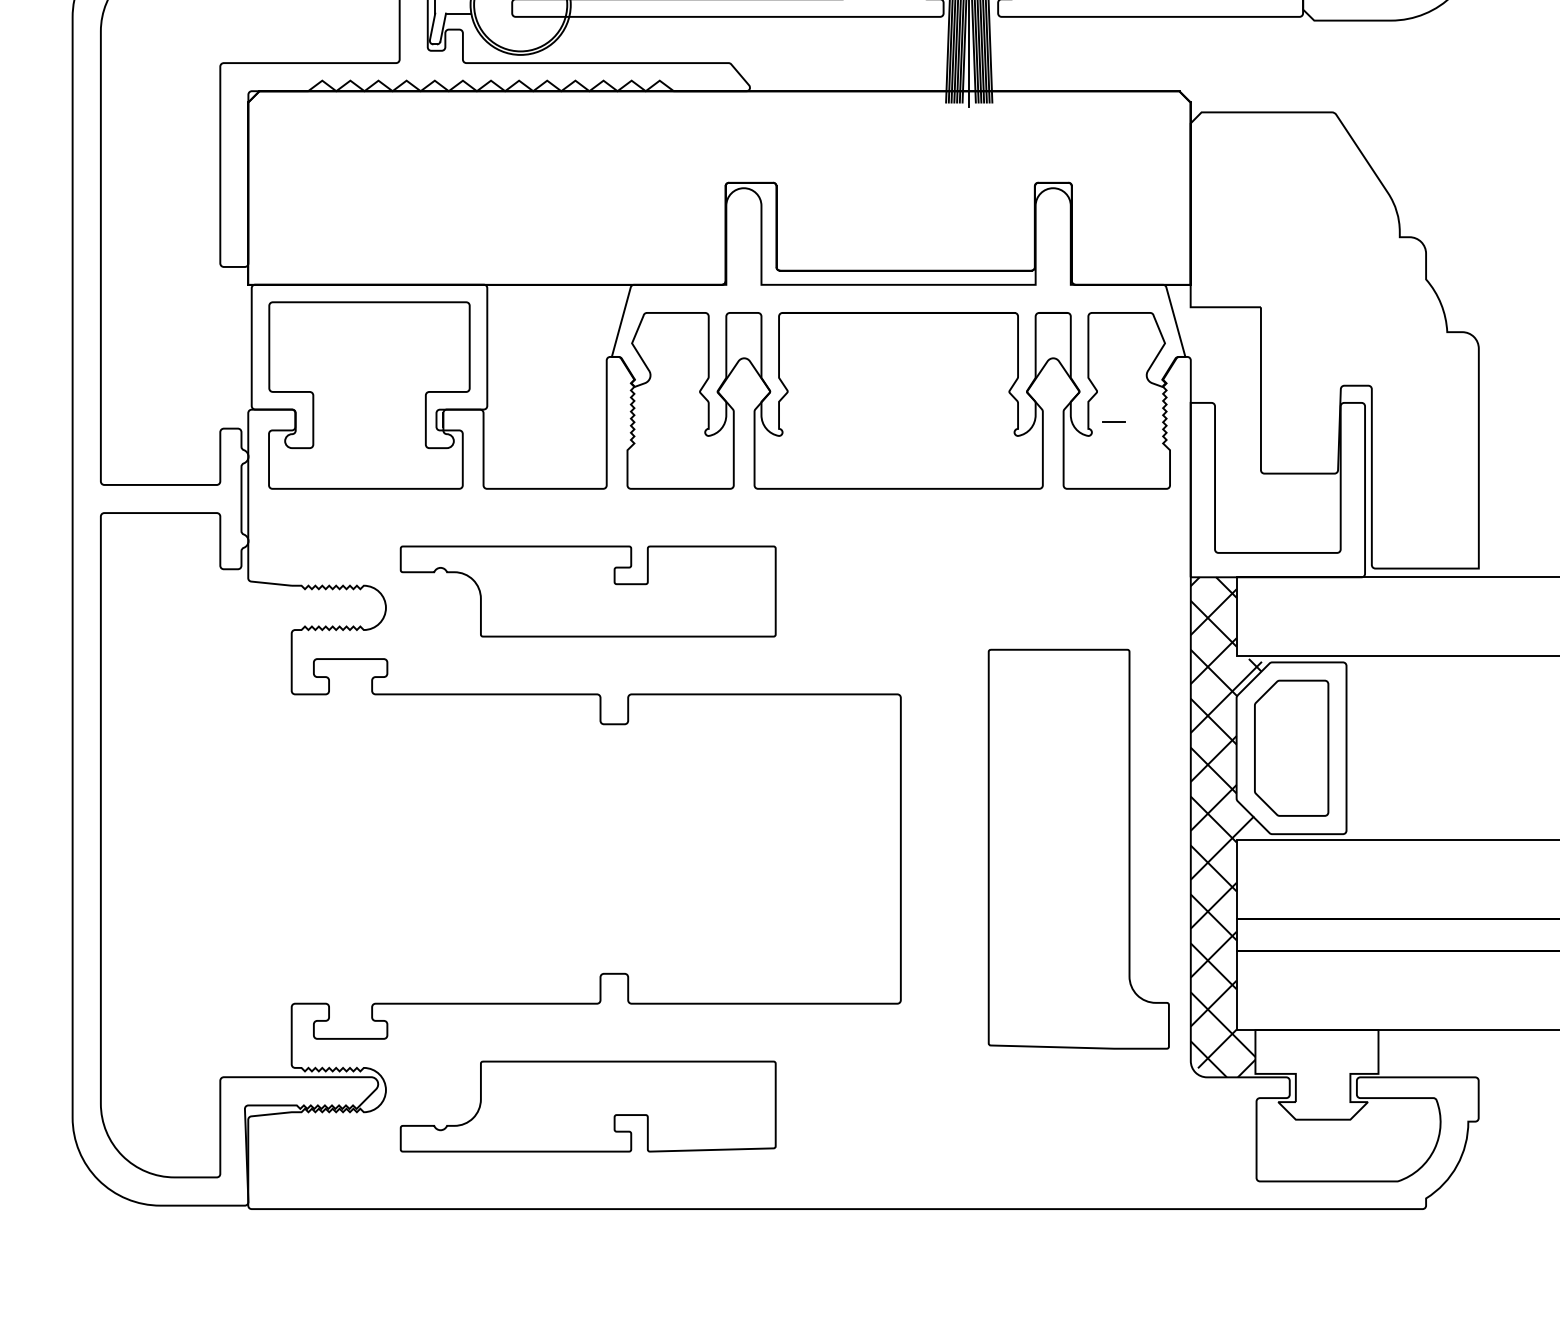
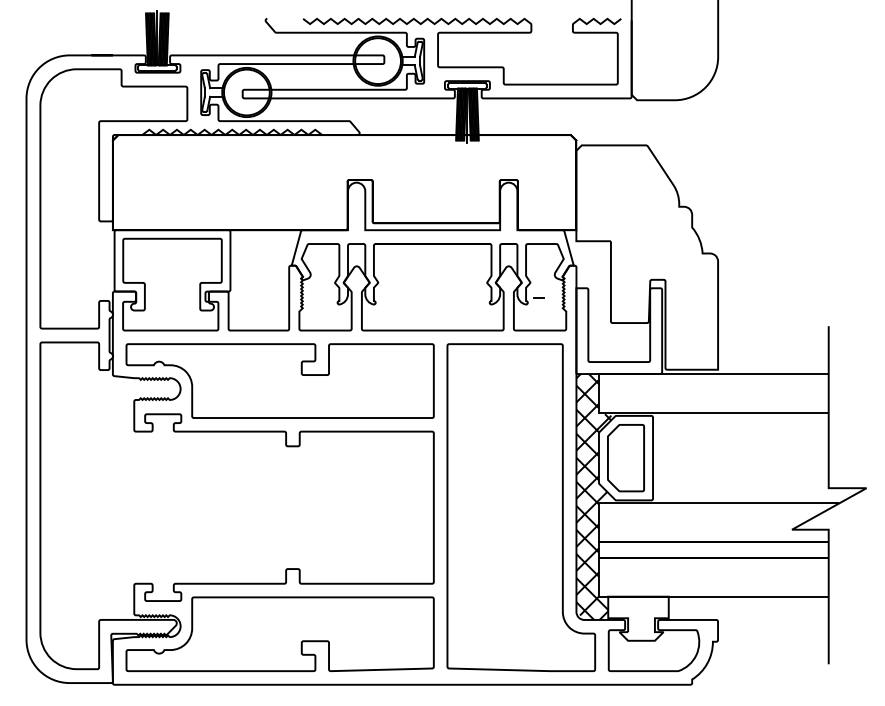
part: (587, 590) -> (279, 380), size x1.67
part: (1079, 848) -> (521, 507), size x1.67
part: (587, 1106) -> (279, 634), size x1.67

